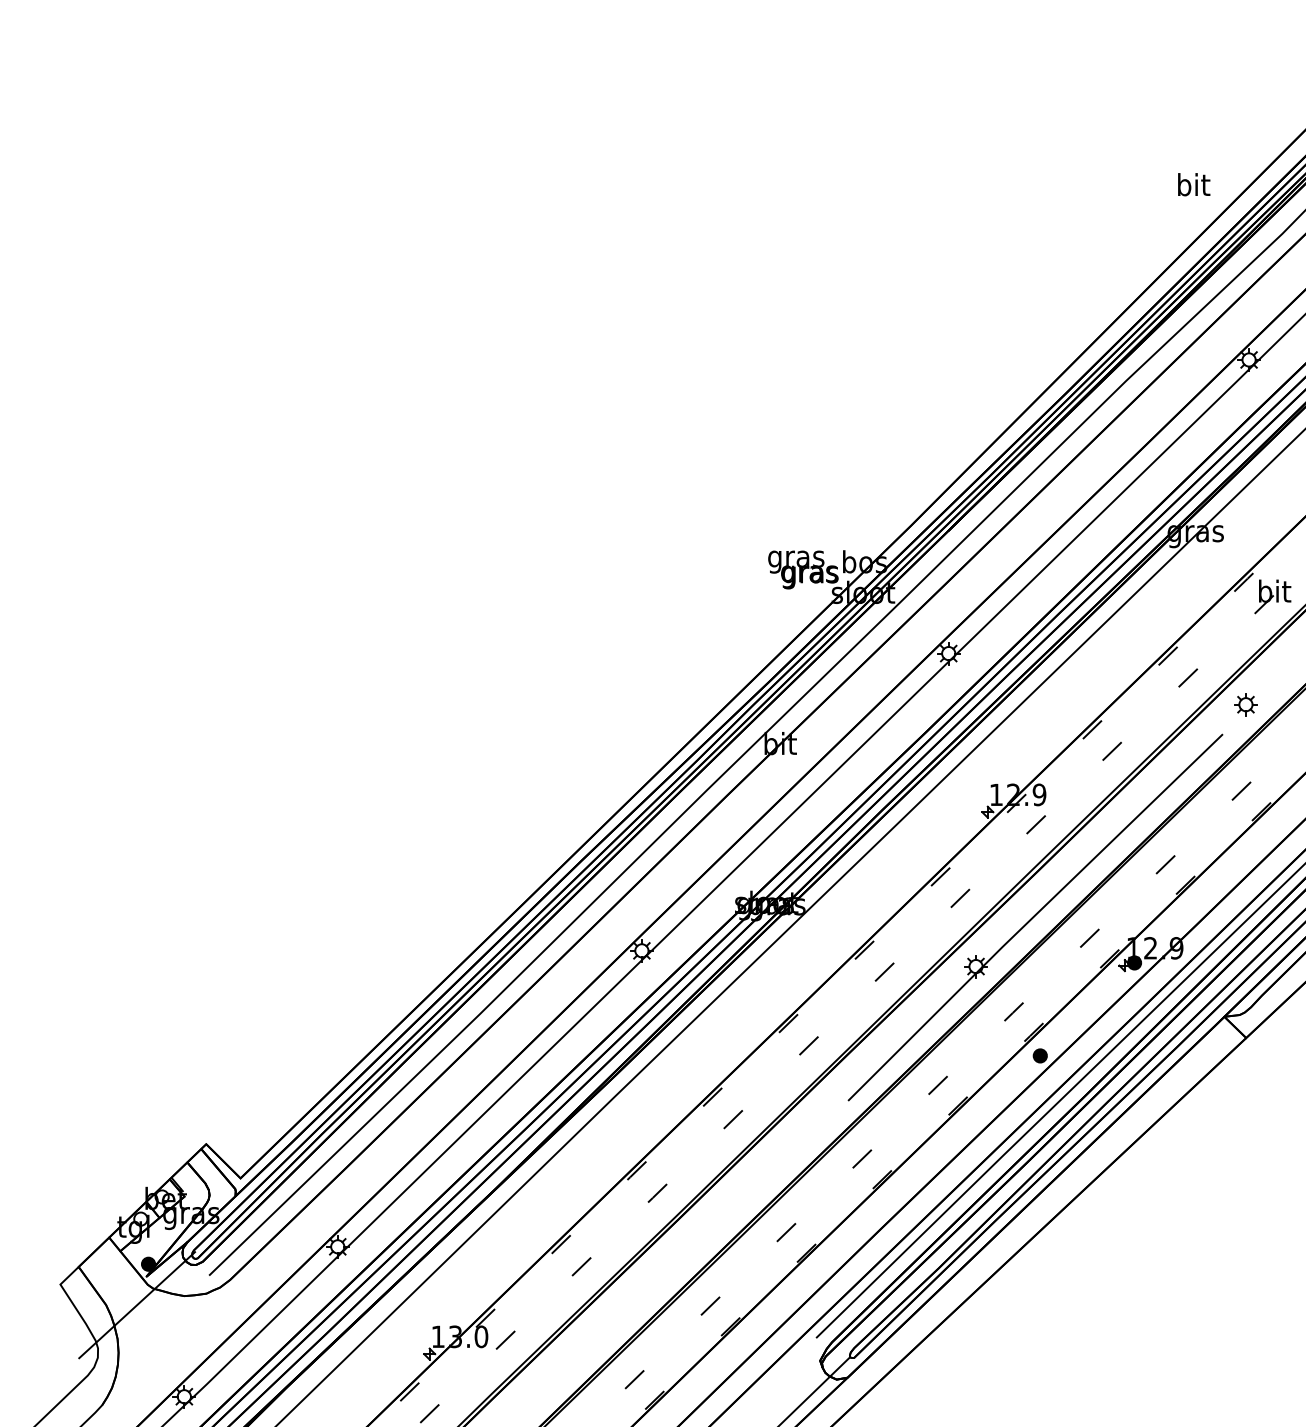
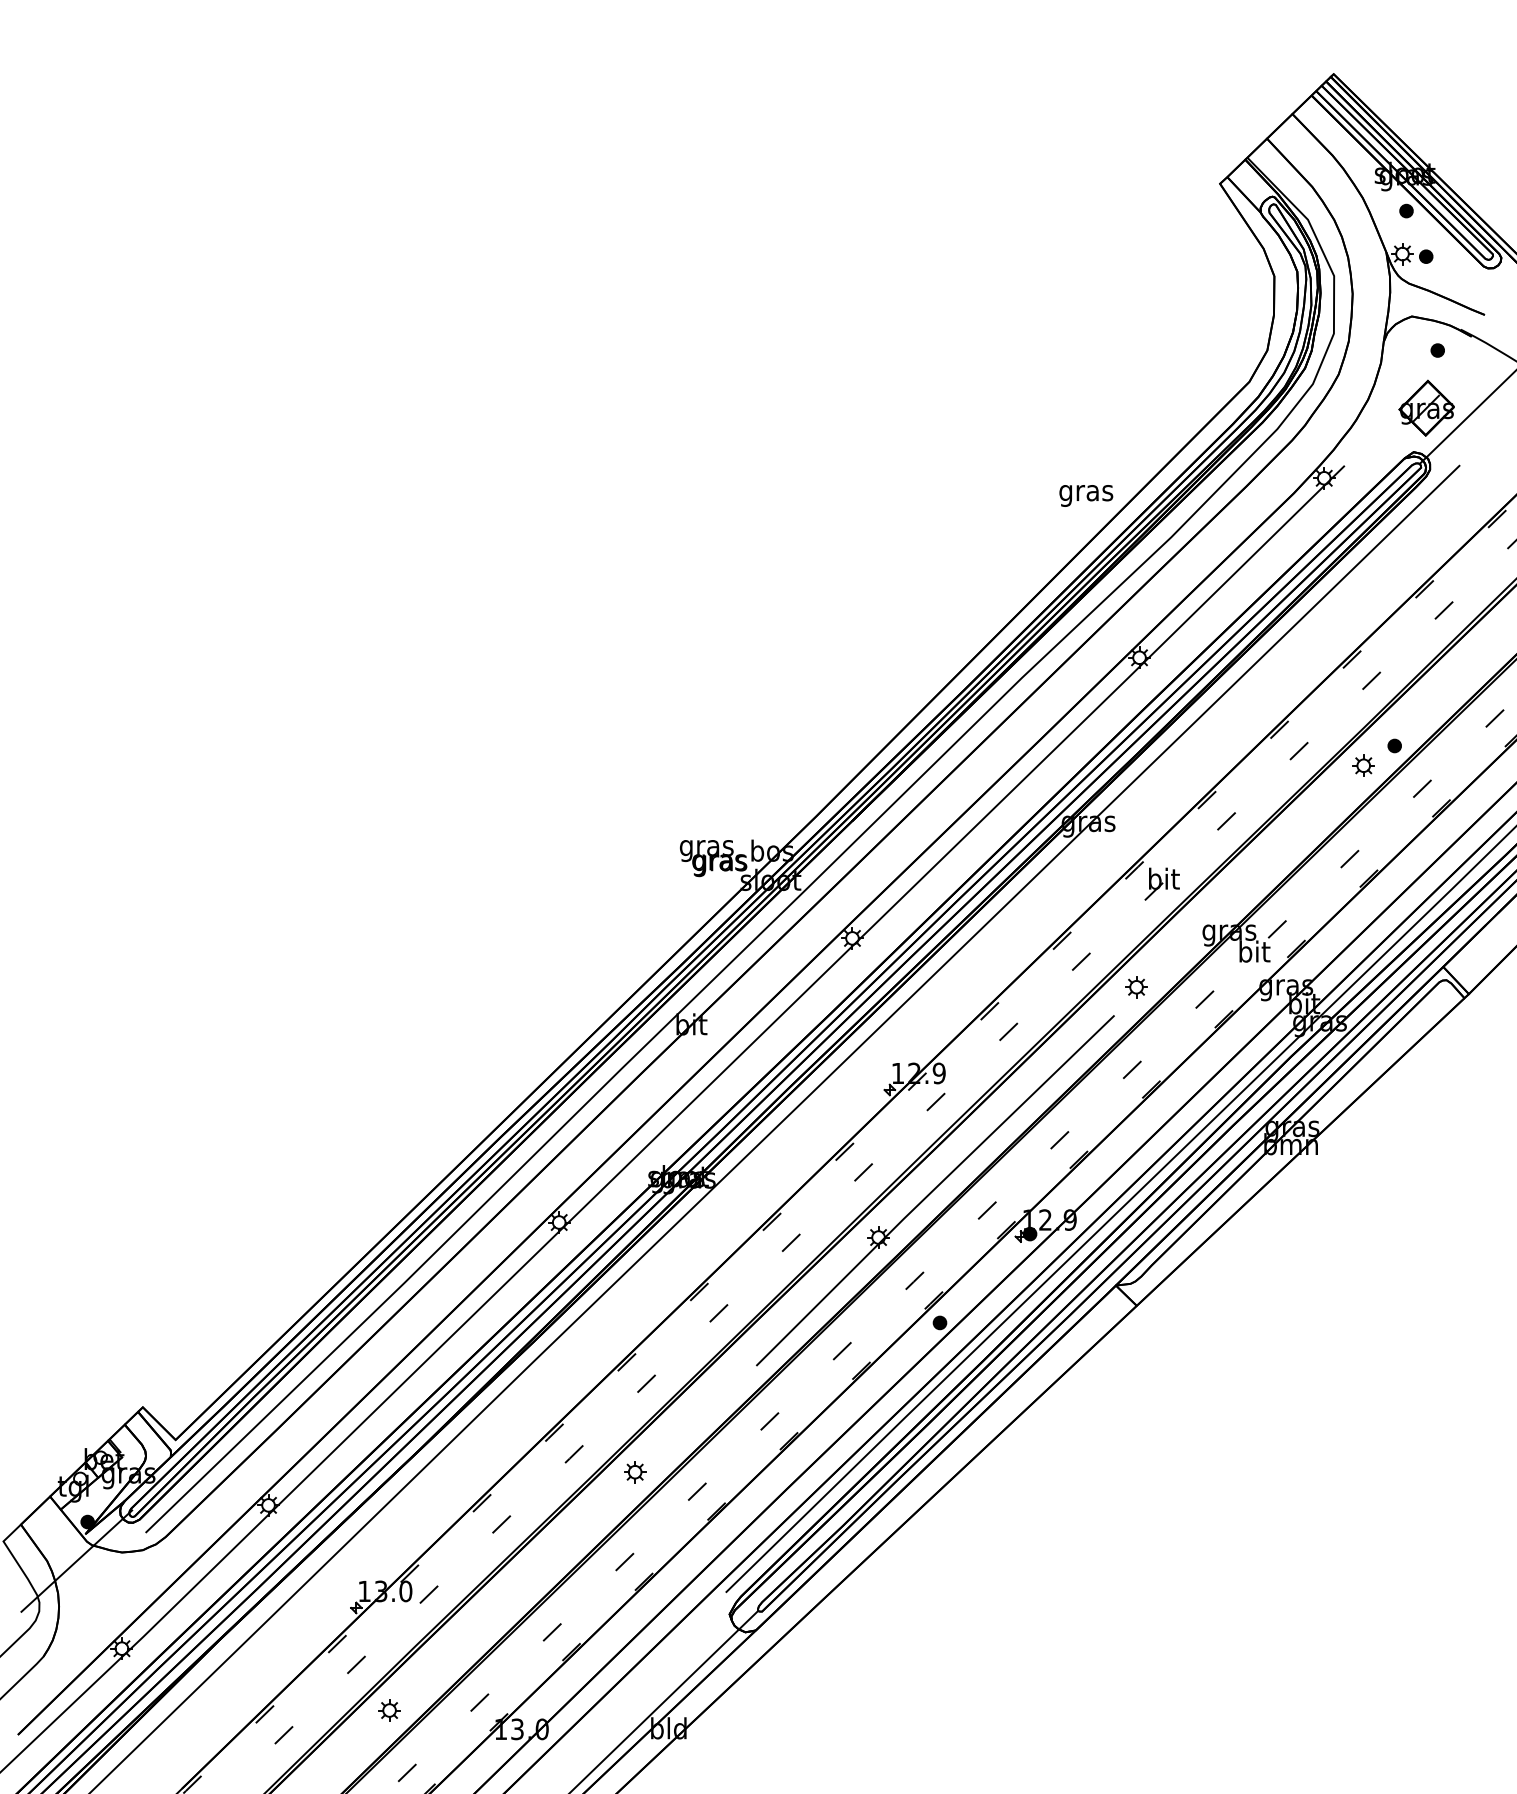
text: (1193, 187) -> (1086, 492), bit -> gras
part: (721, 1212) -> (635, 1472), added

